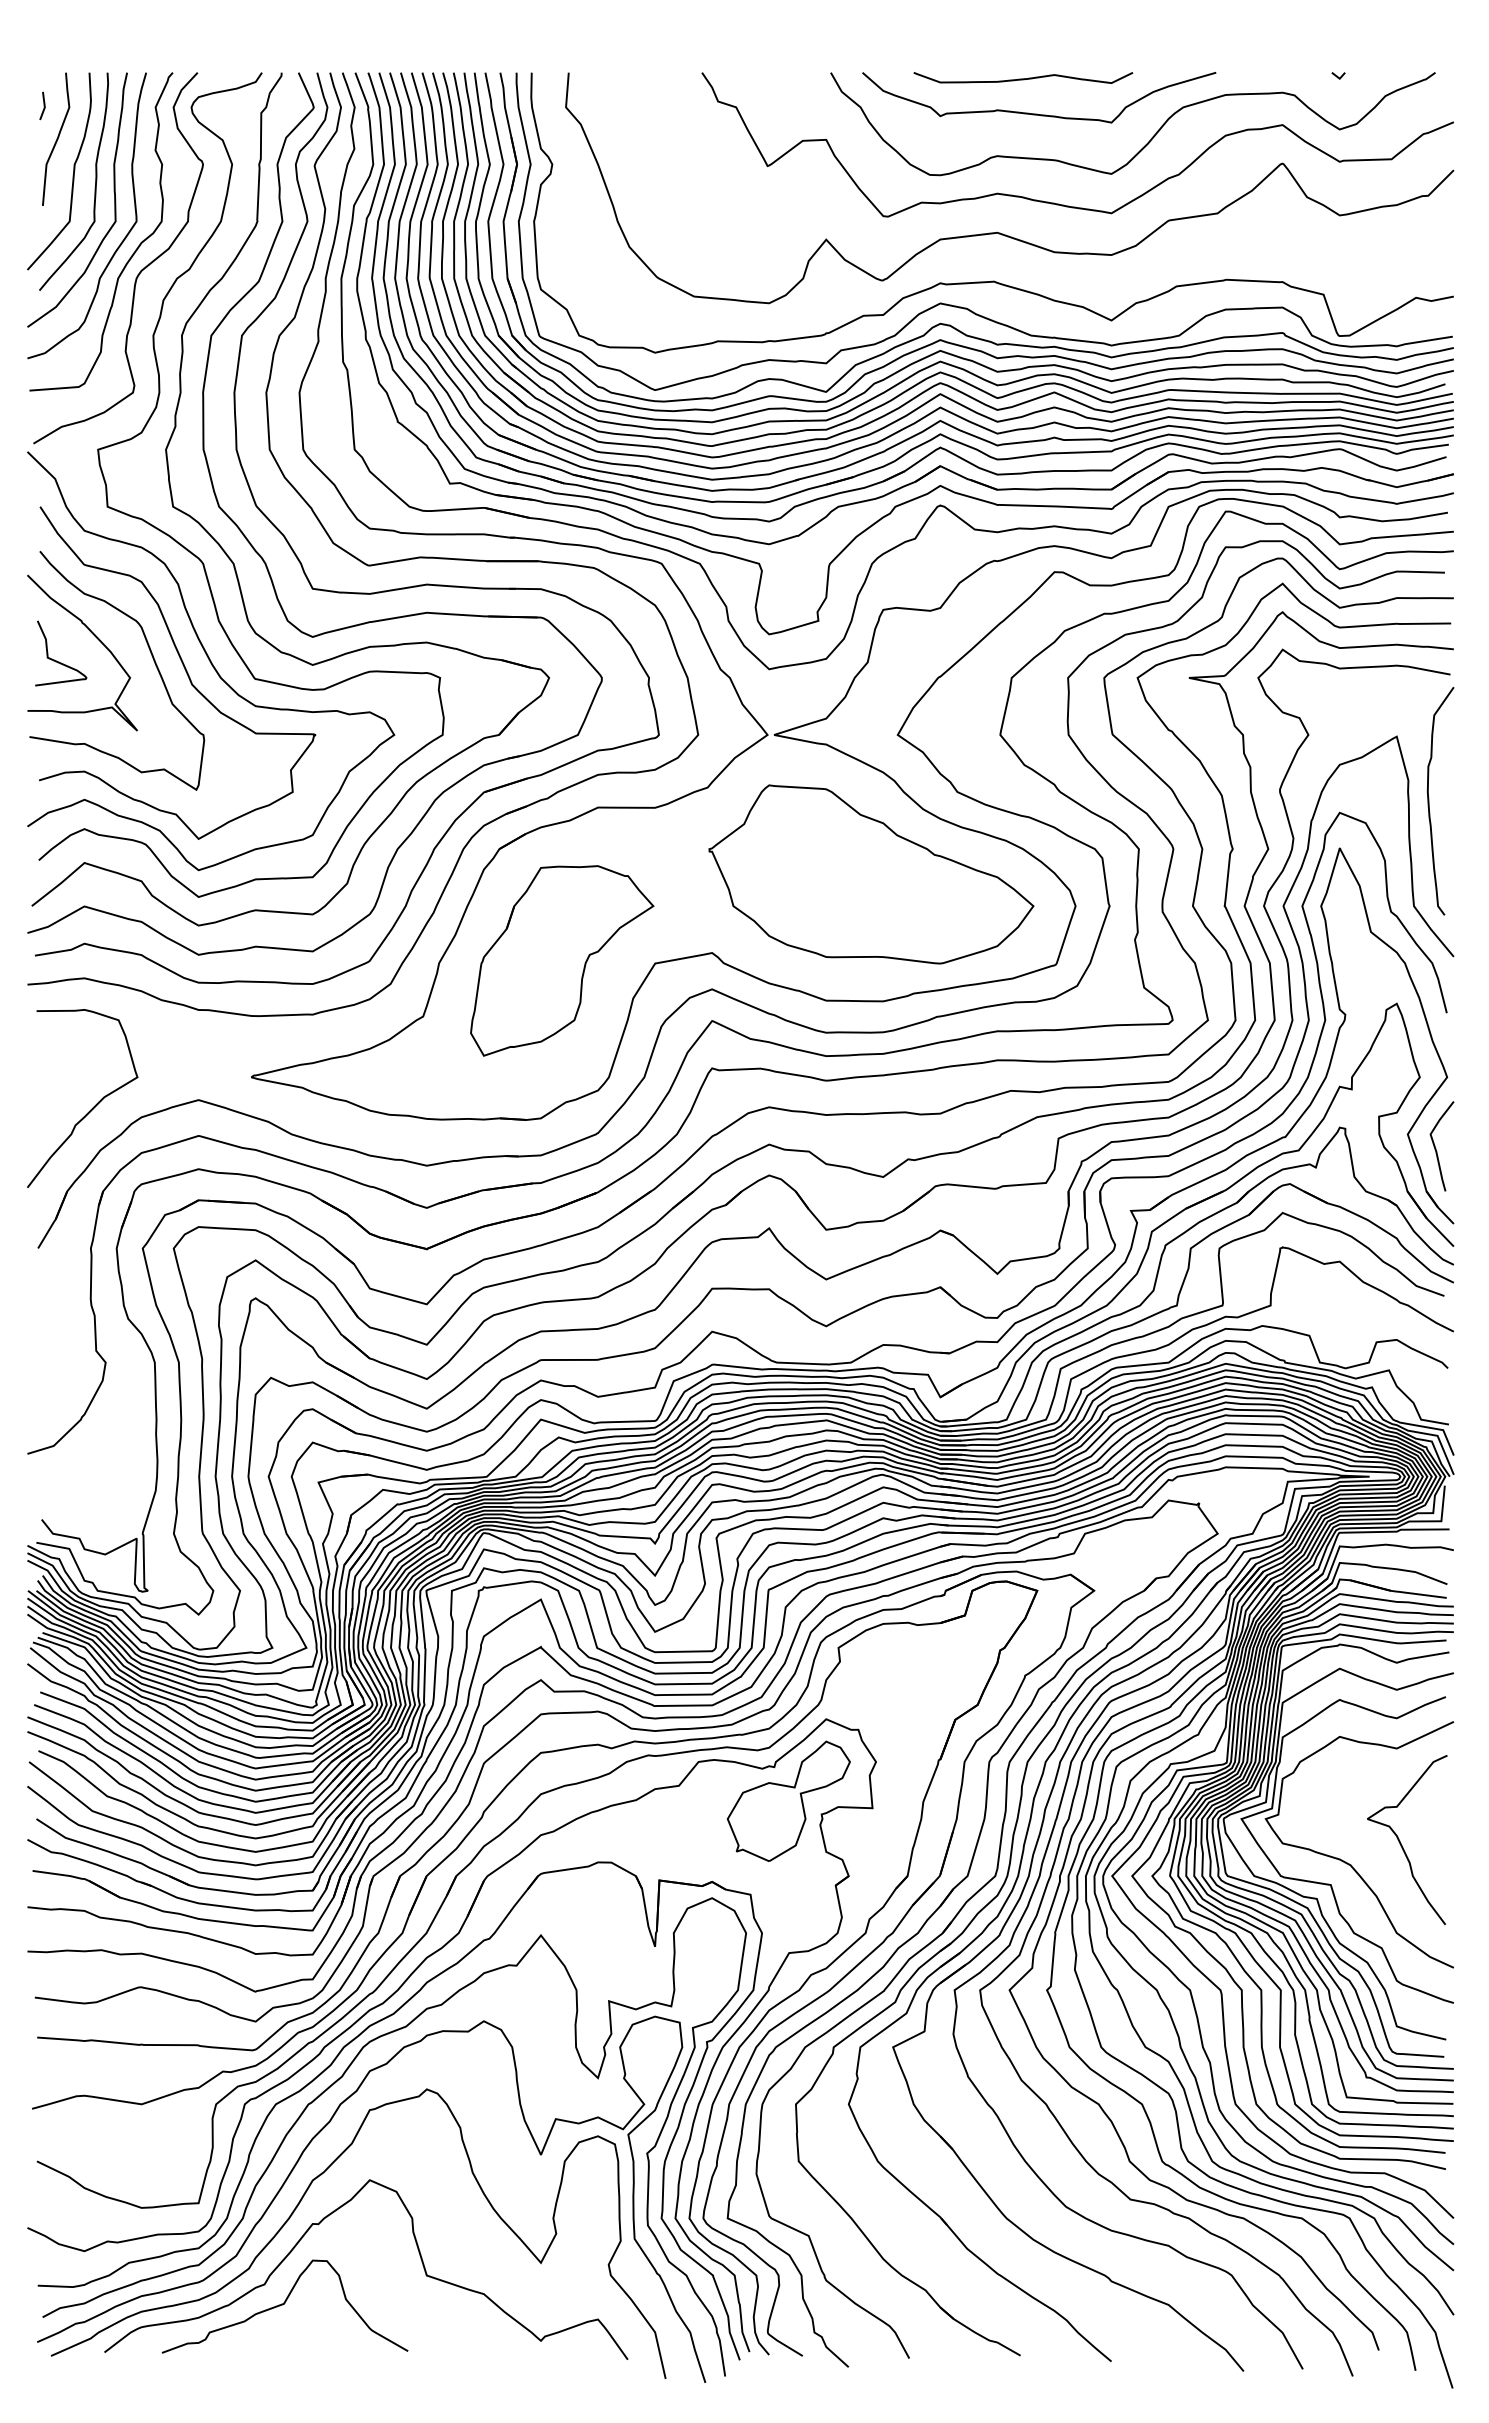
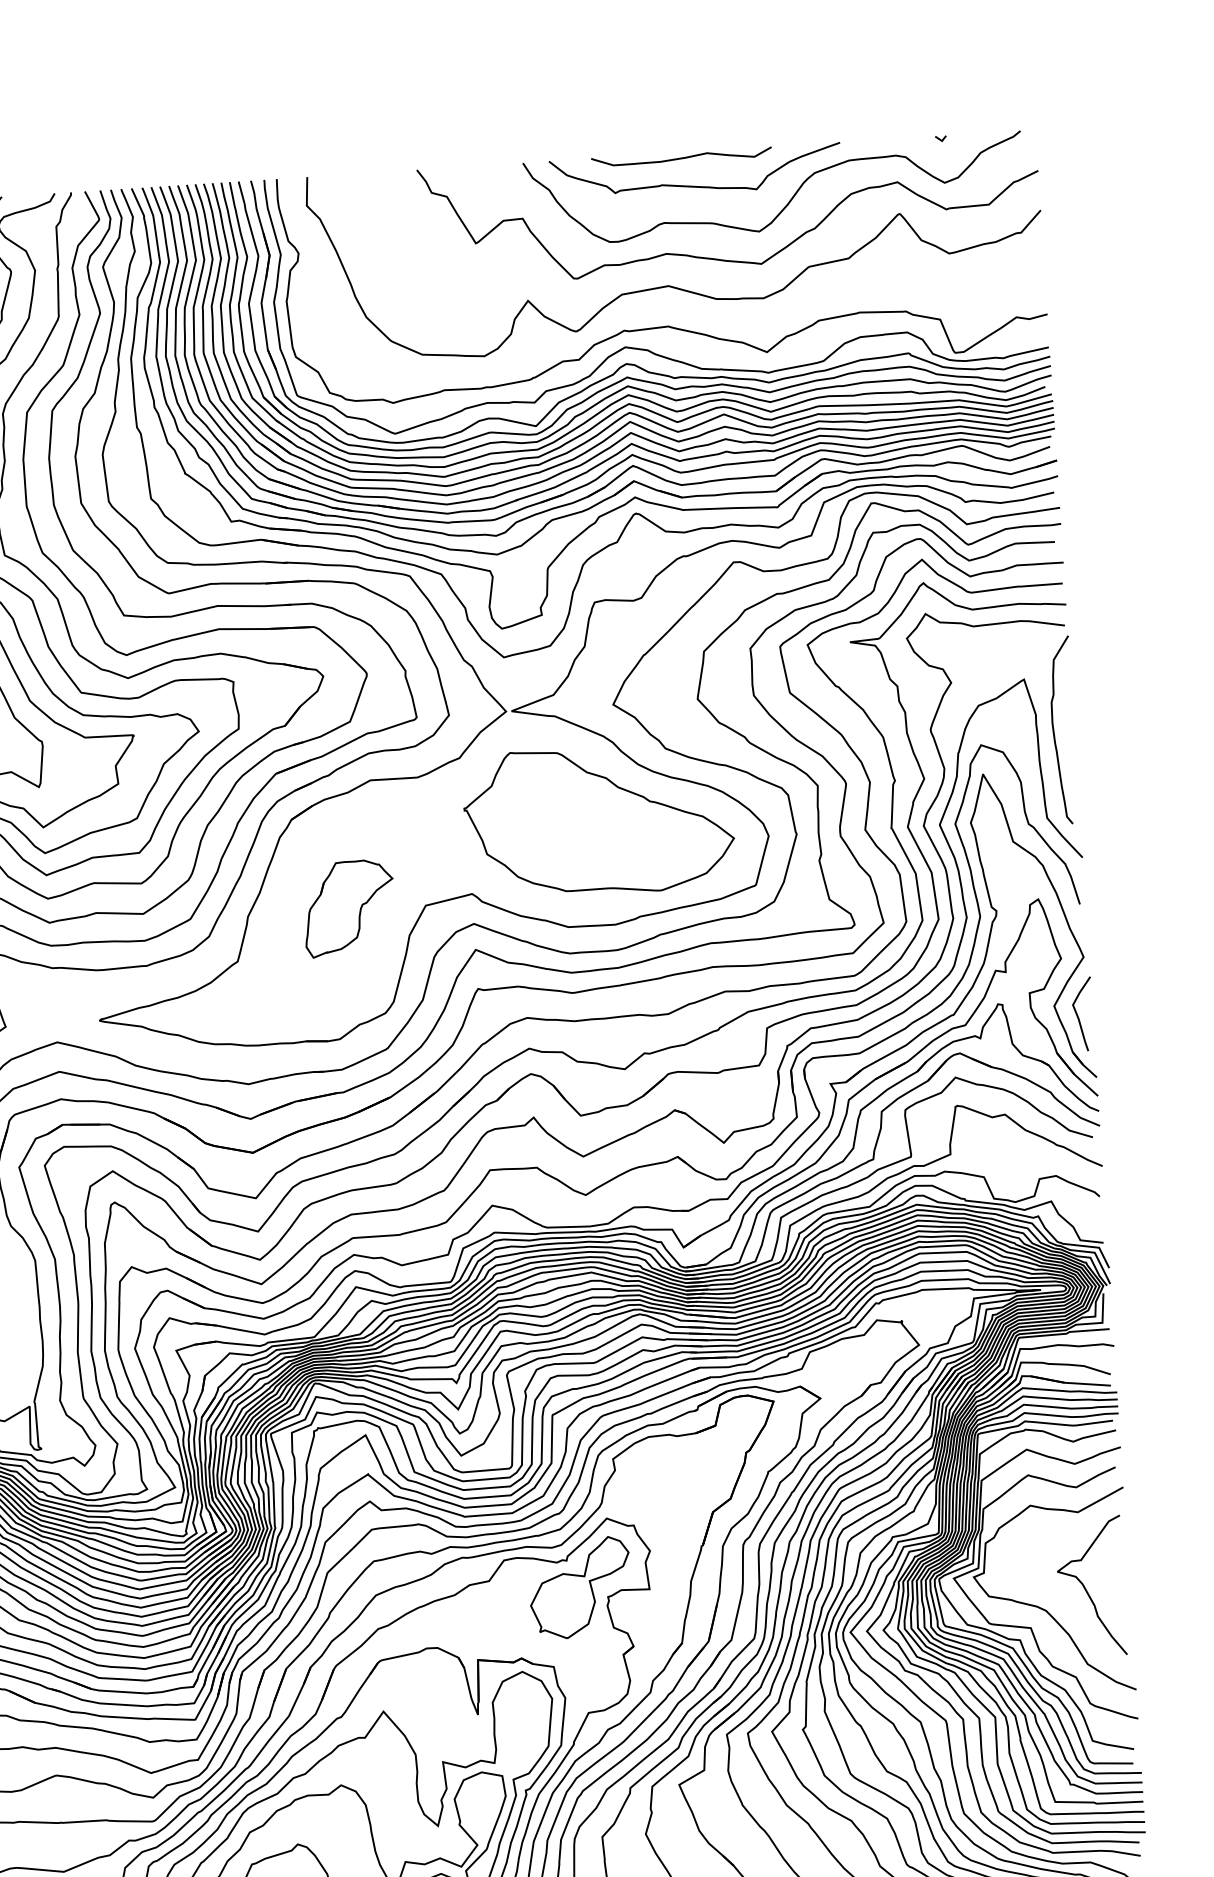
part: (562, 960) -> (349, 908), size x0.6

